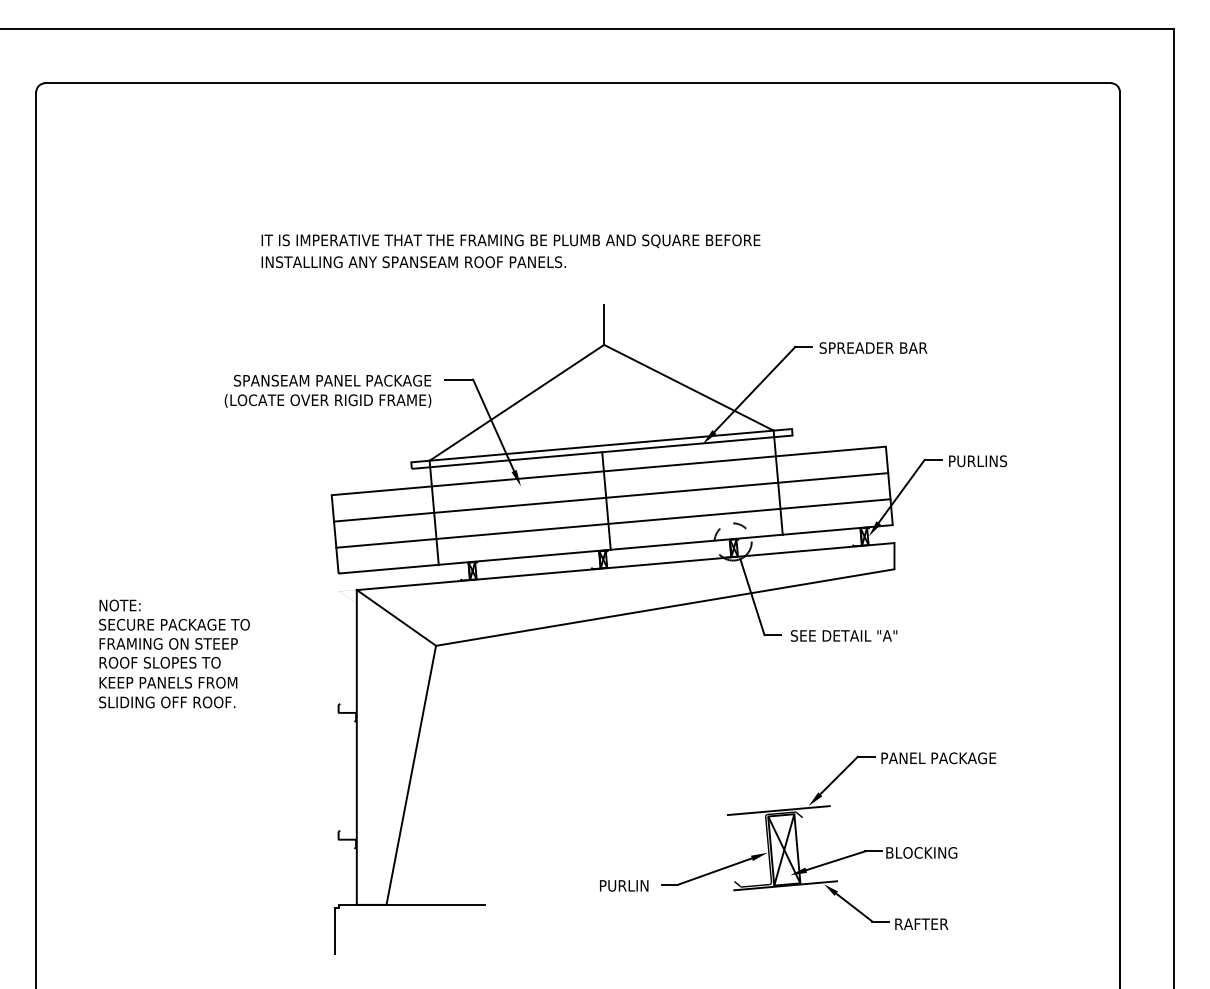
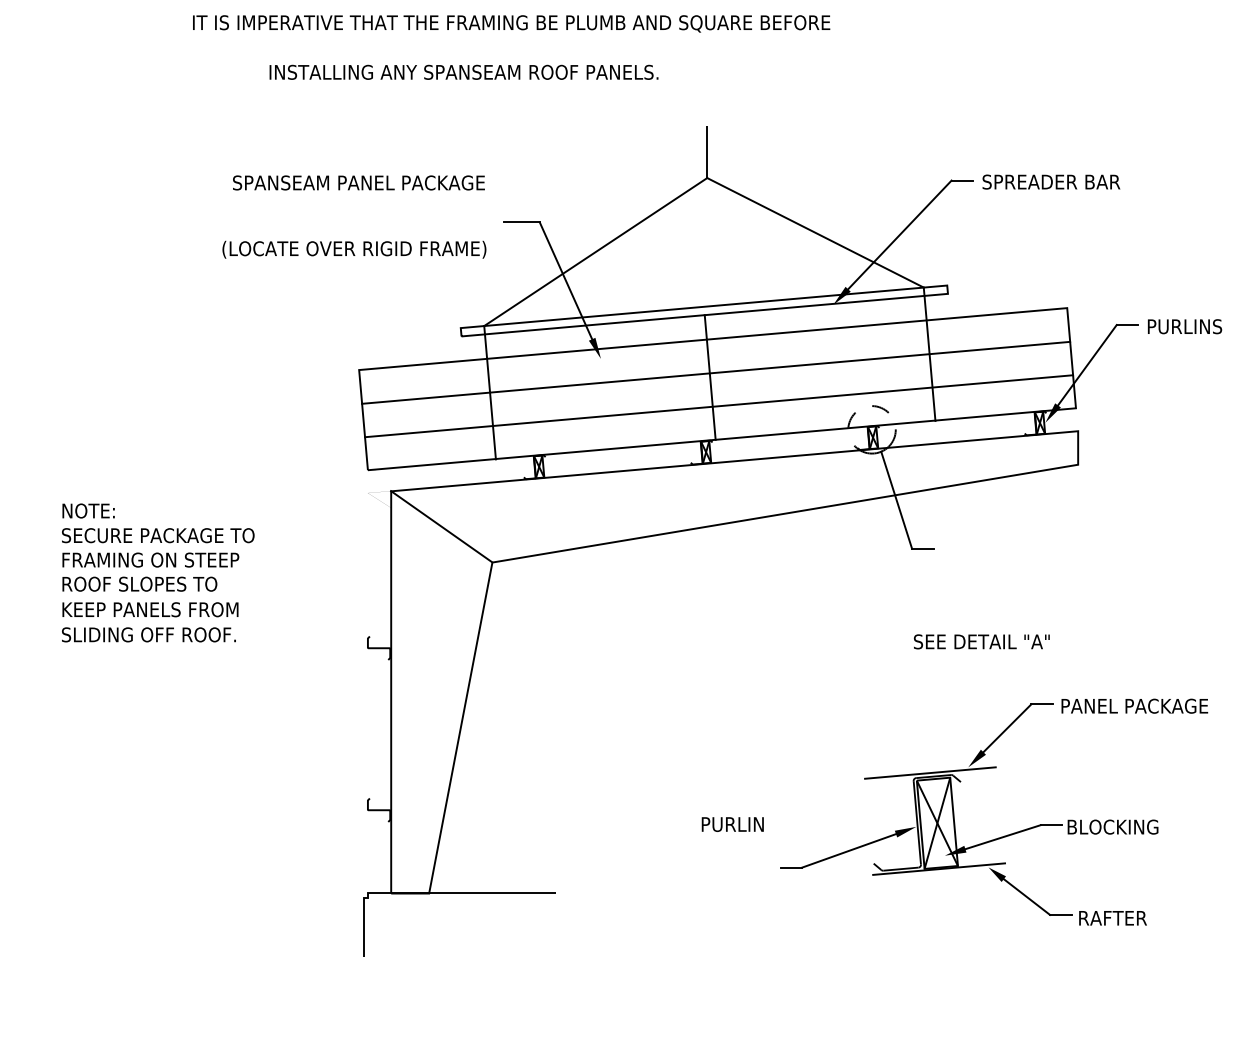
text: (510, 240) -> (510, 22), moved
text: (332, 380) -> (358, 182), moved
text: (844, 635) -> (982, 641), moved
text: (624, 885) -> (733, 824), moved

